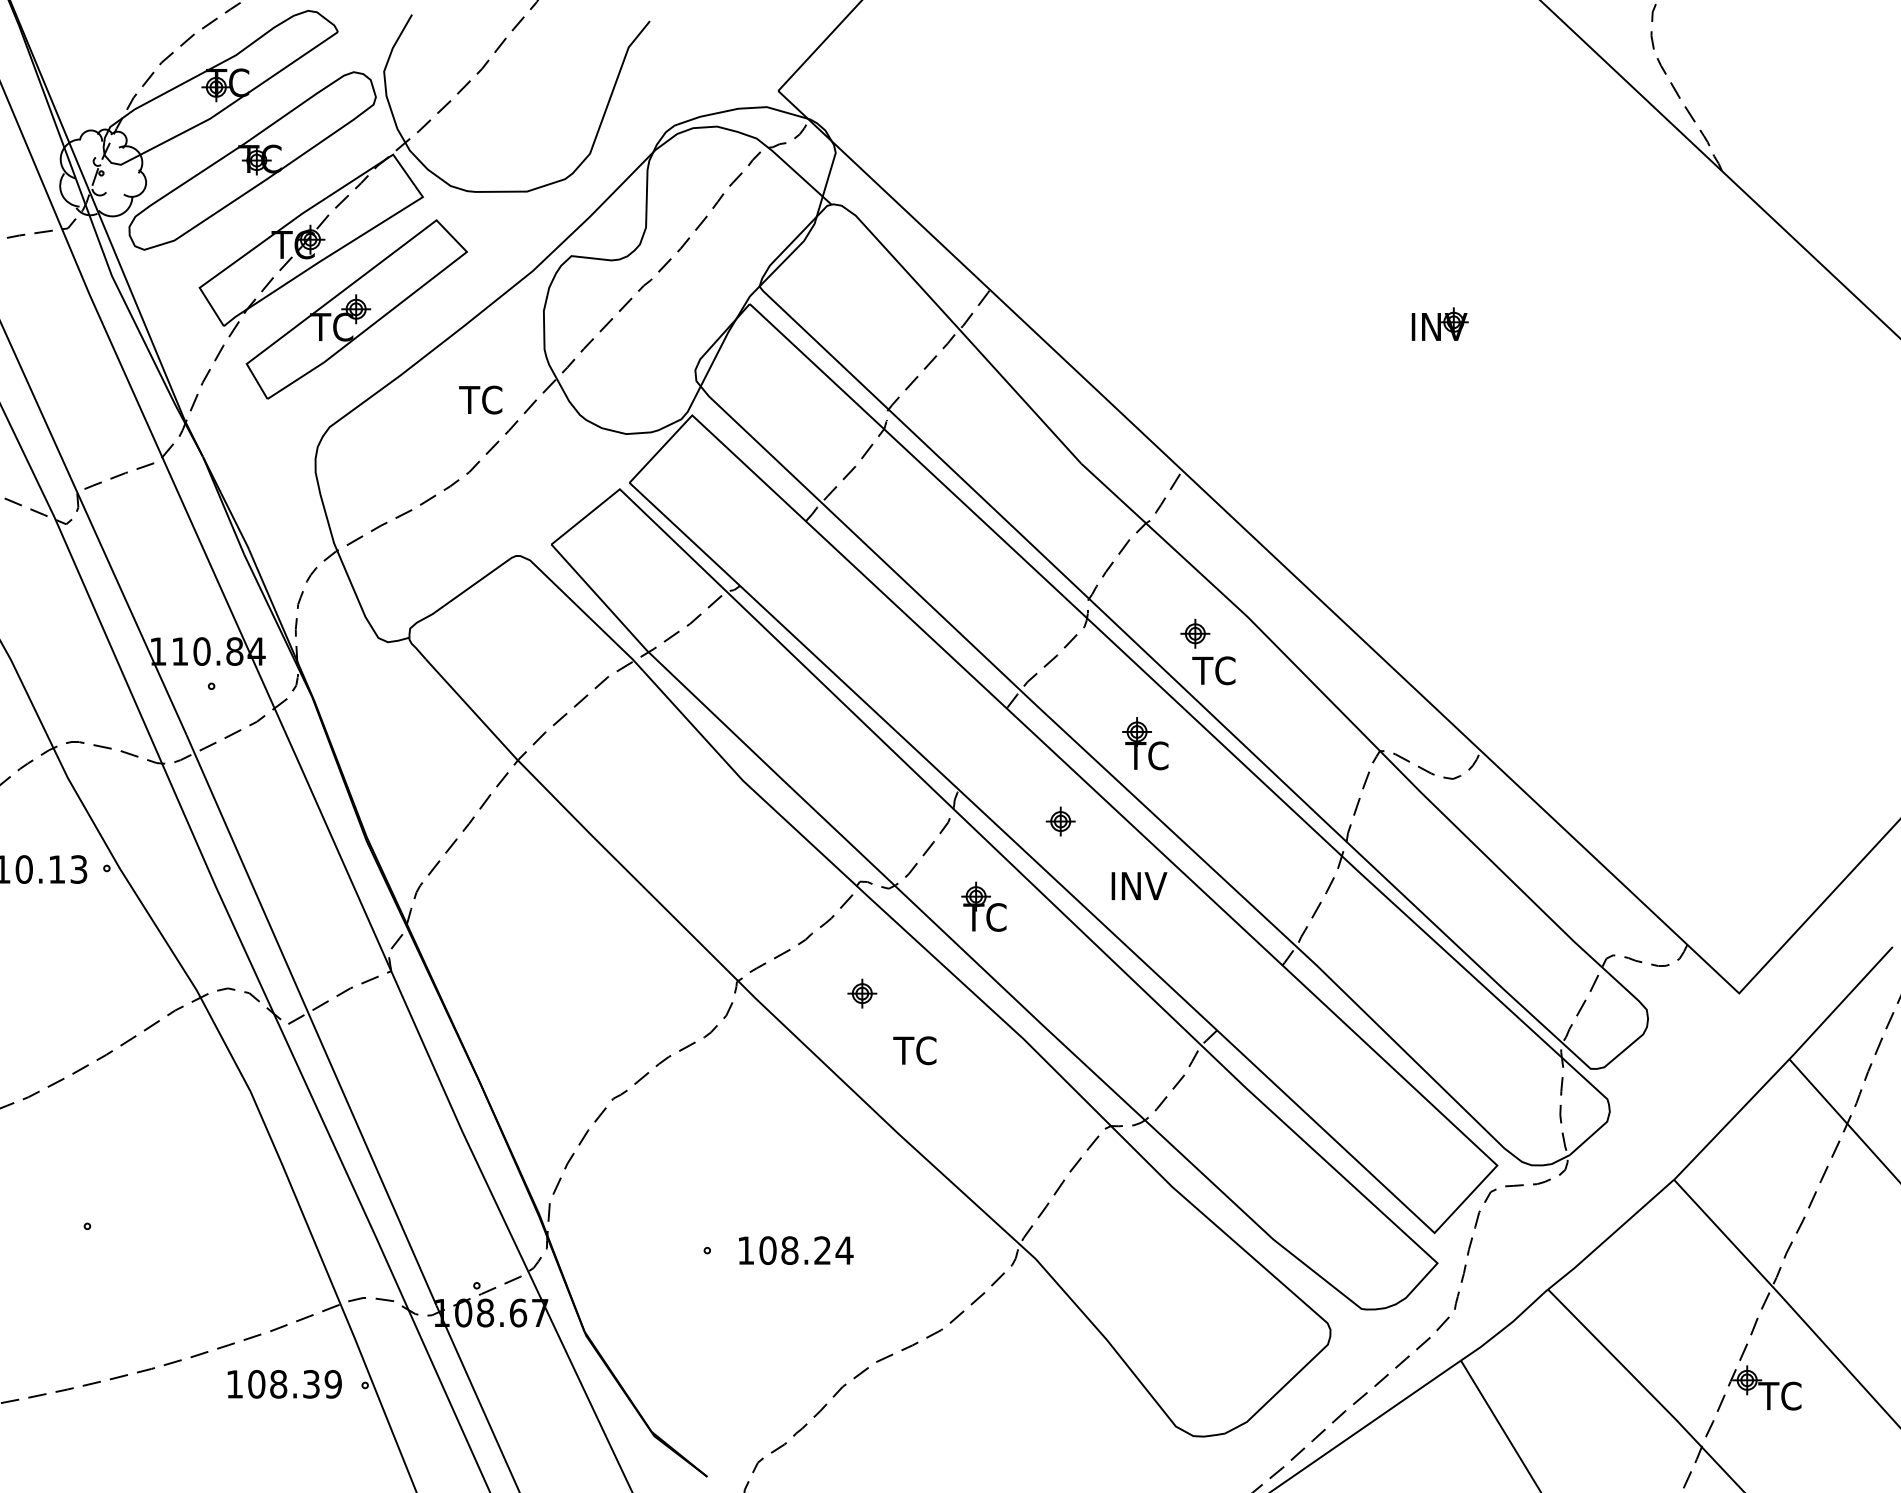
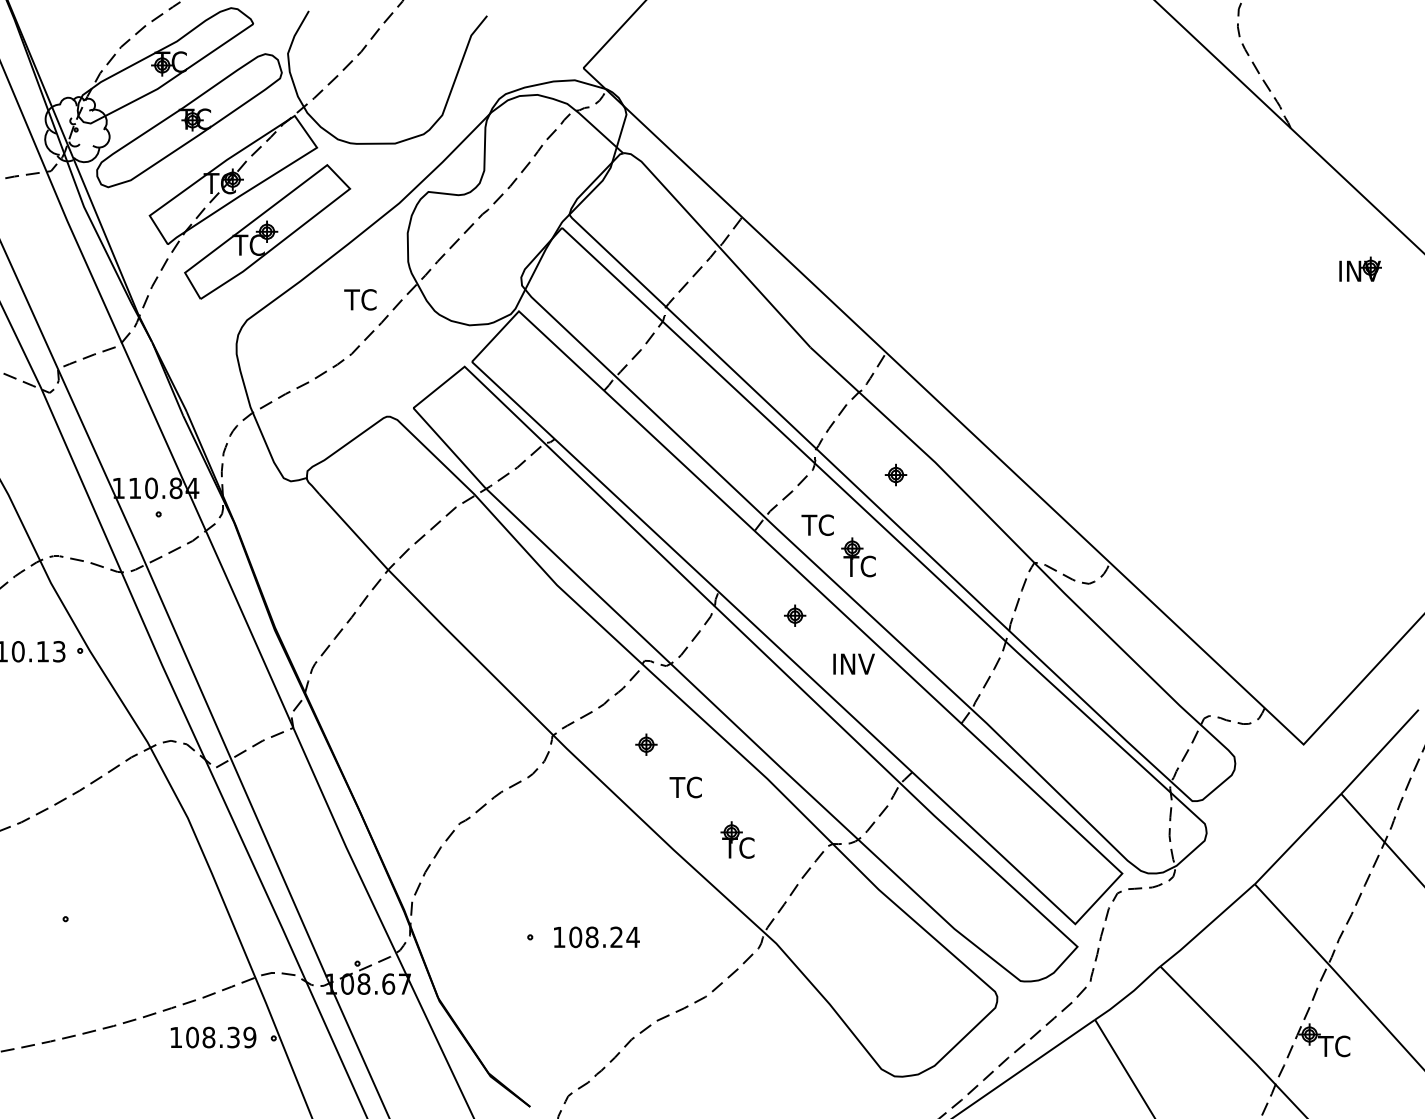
part: (1439, 323) -> (1360, 268), moved
text: (1213, 670) -> (817, 525), moved
part: (983, 906) -> (737, 839), moved

